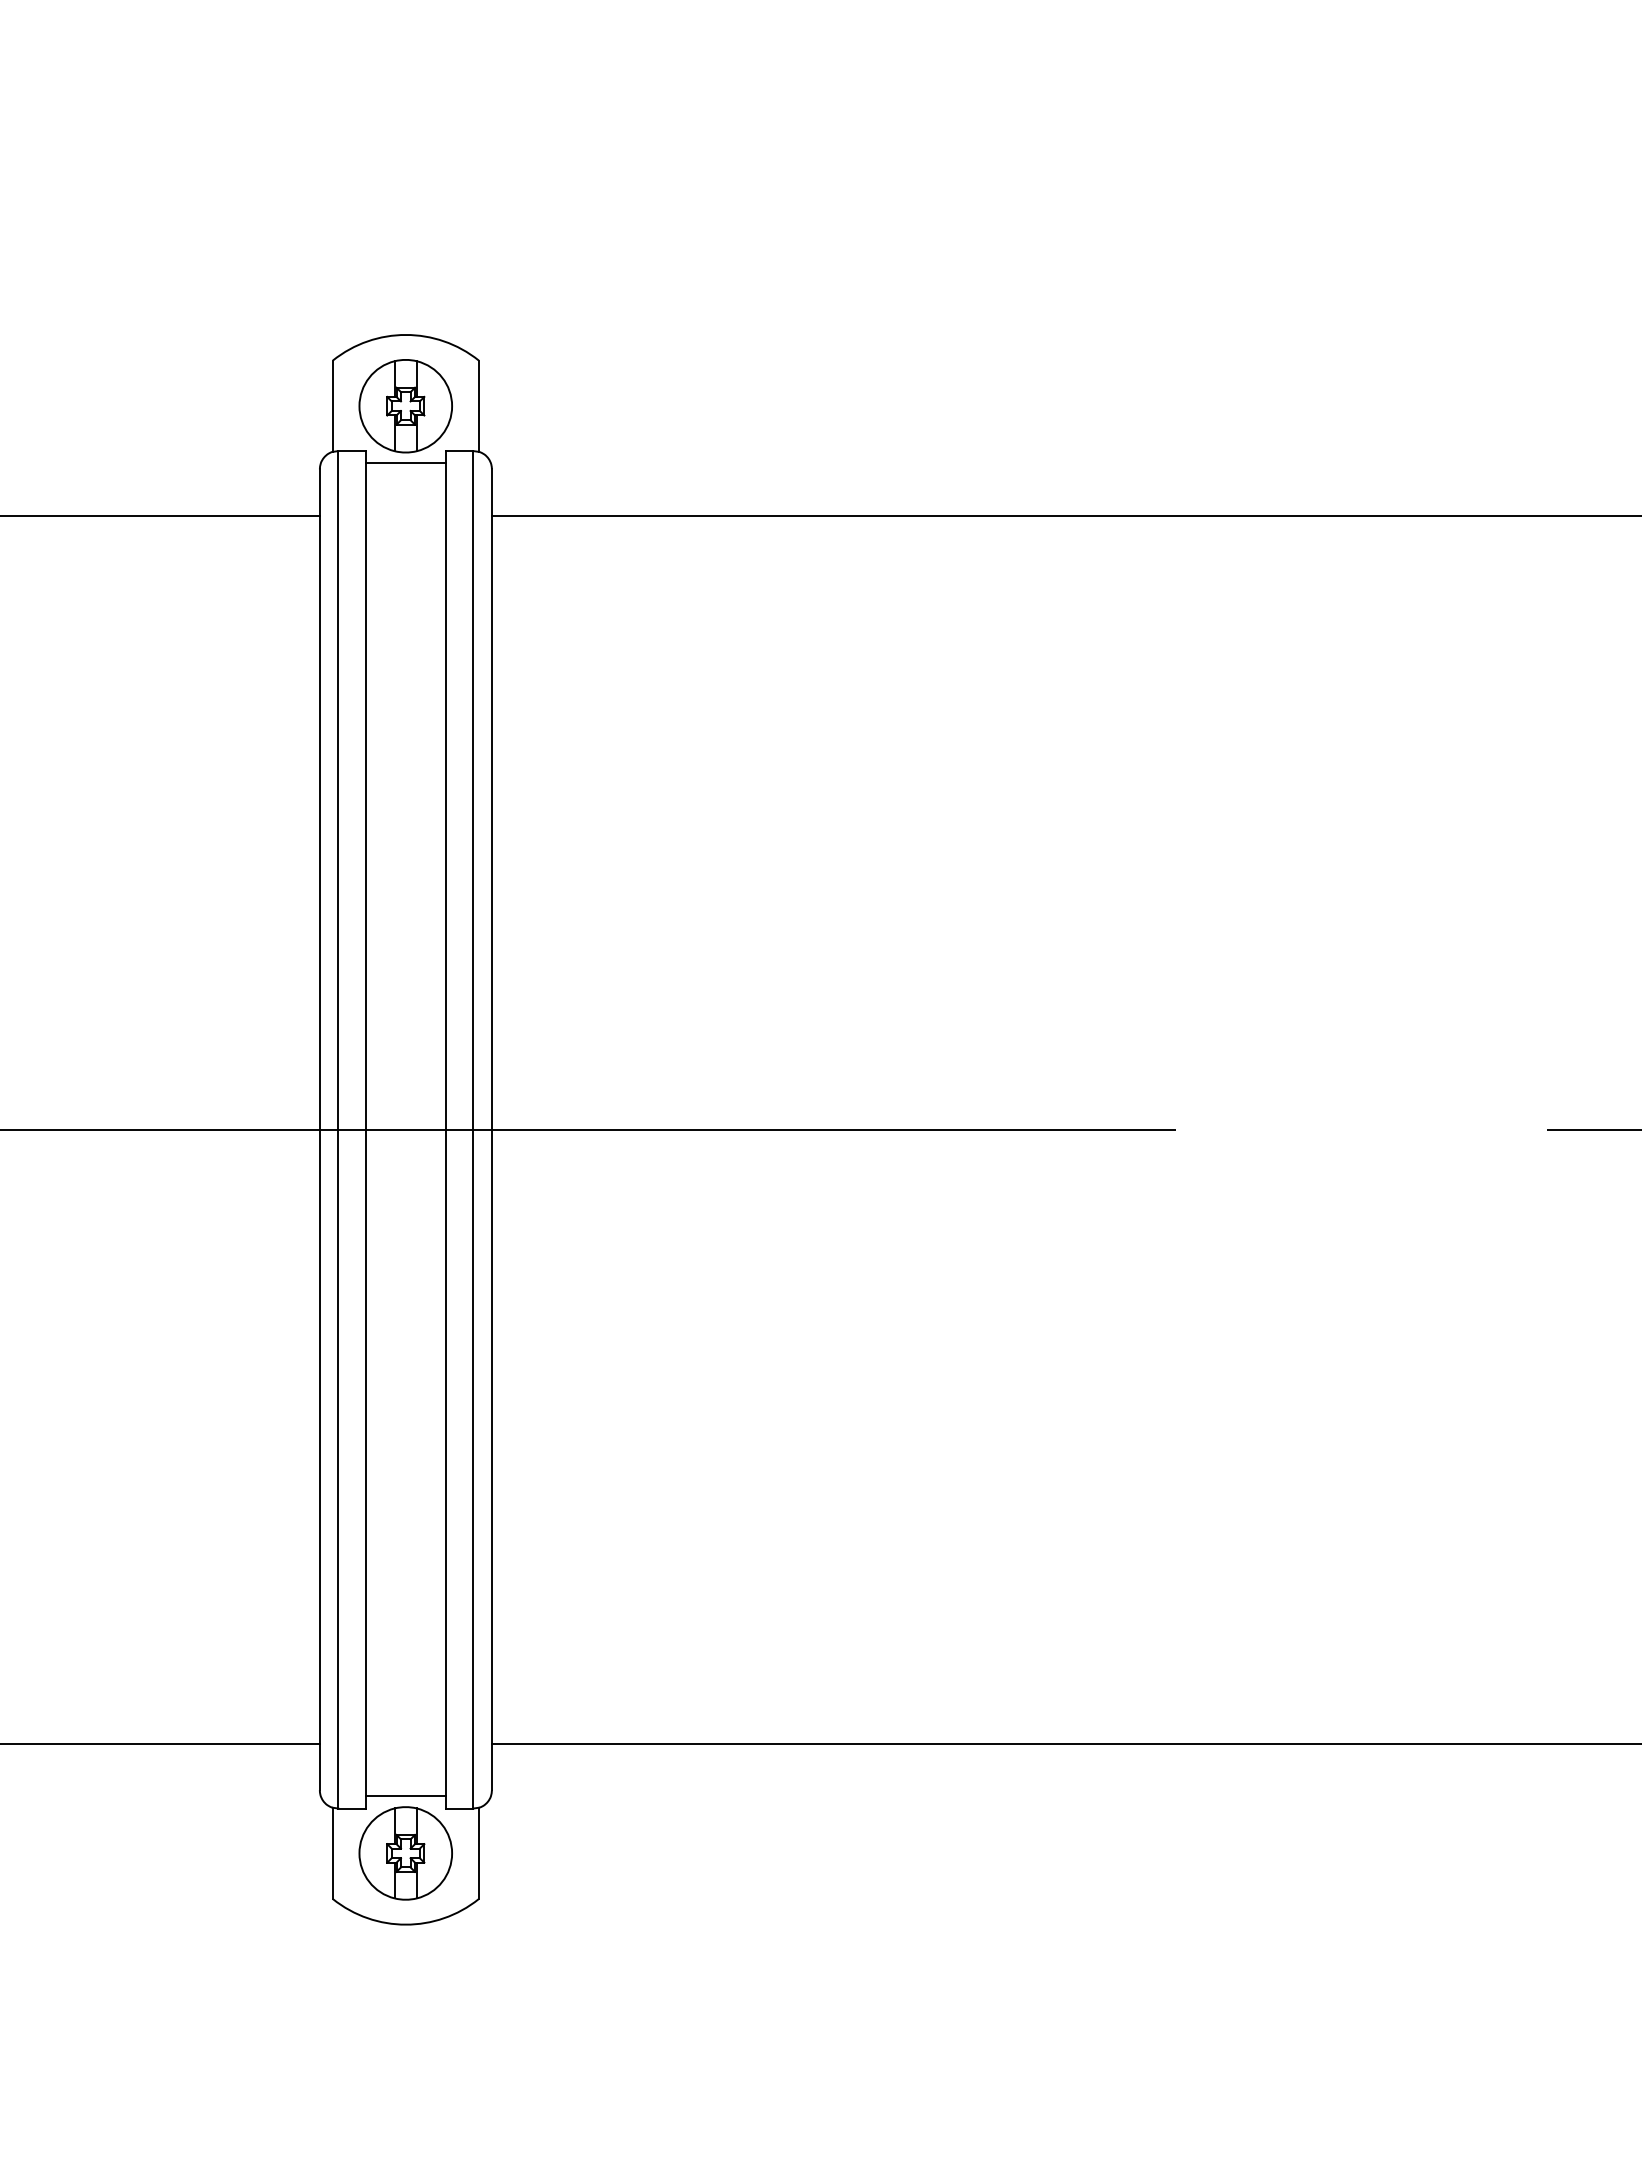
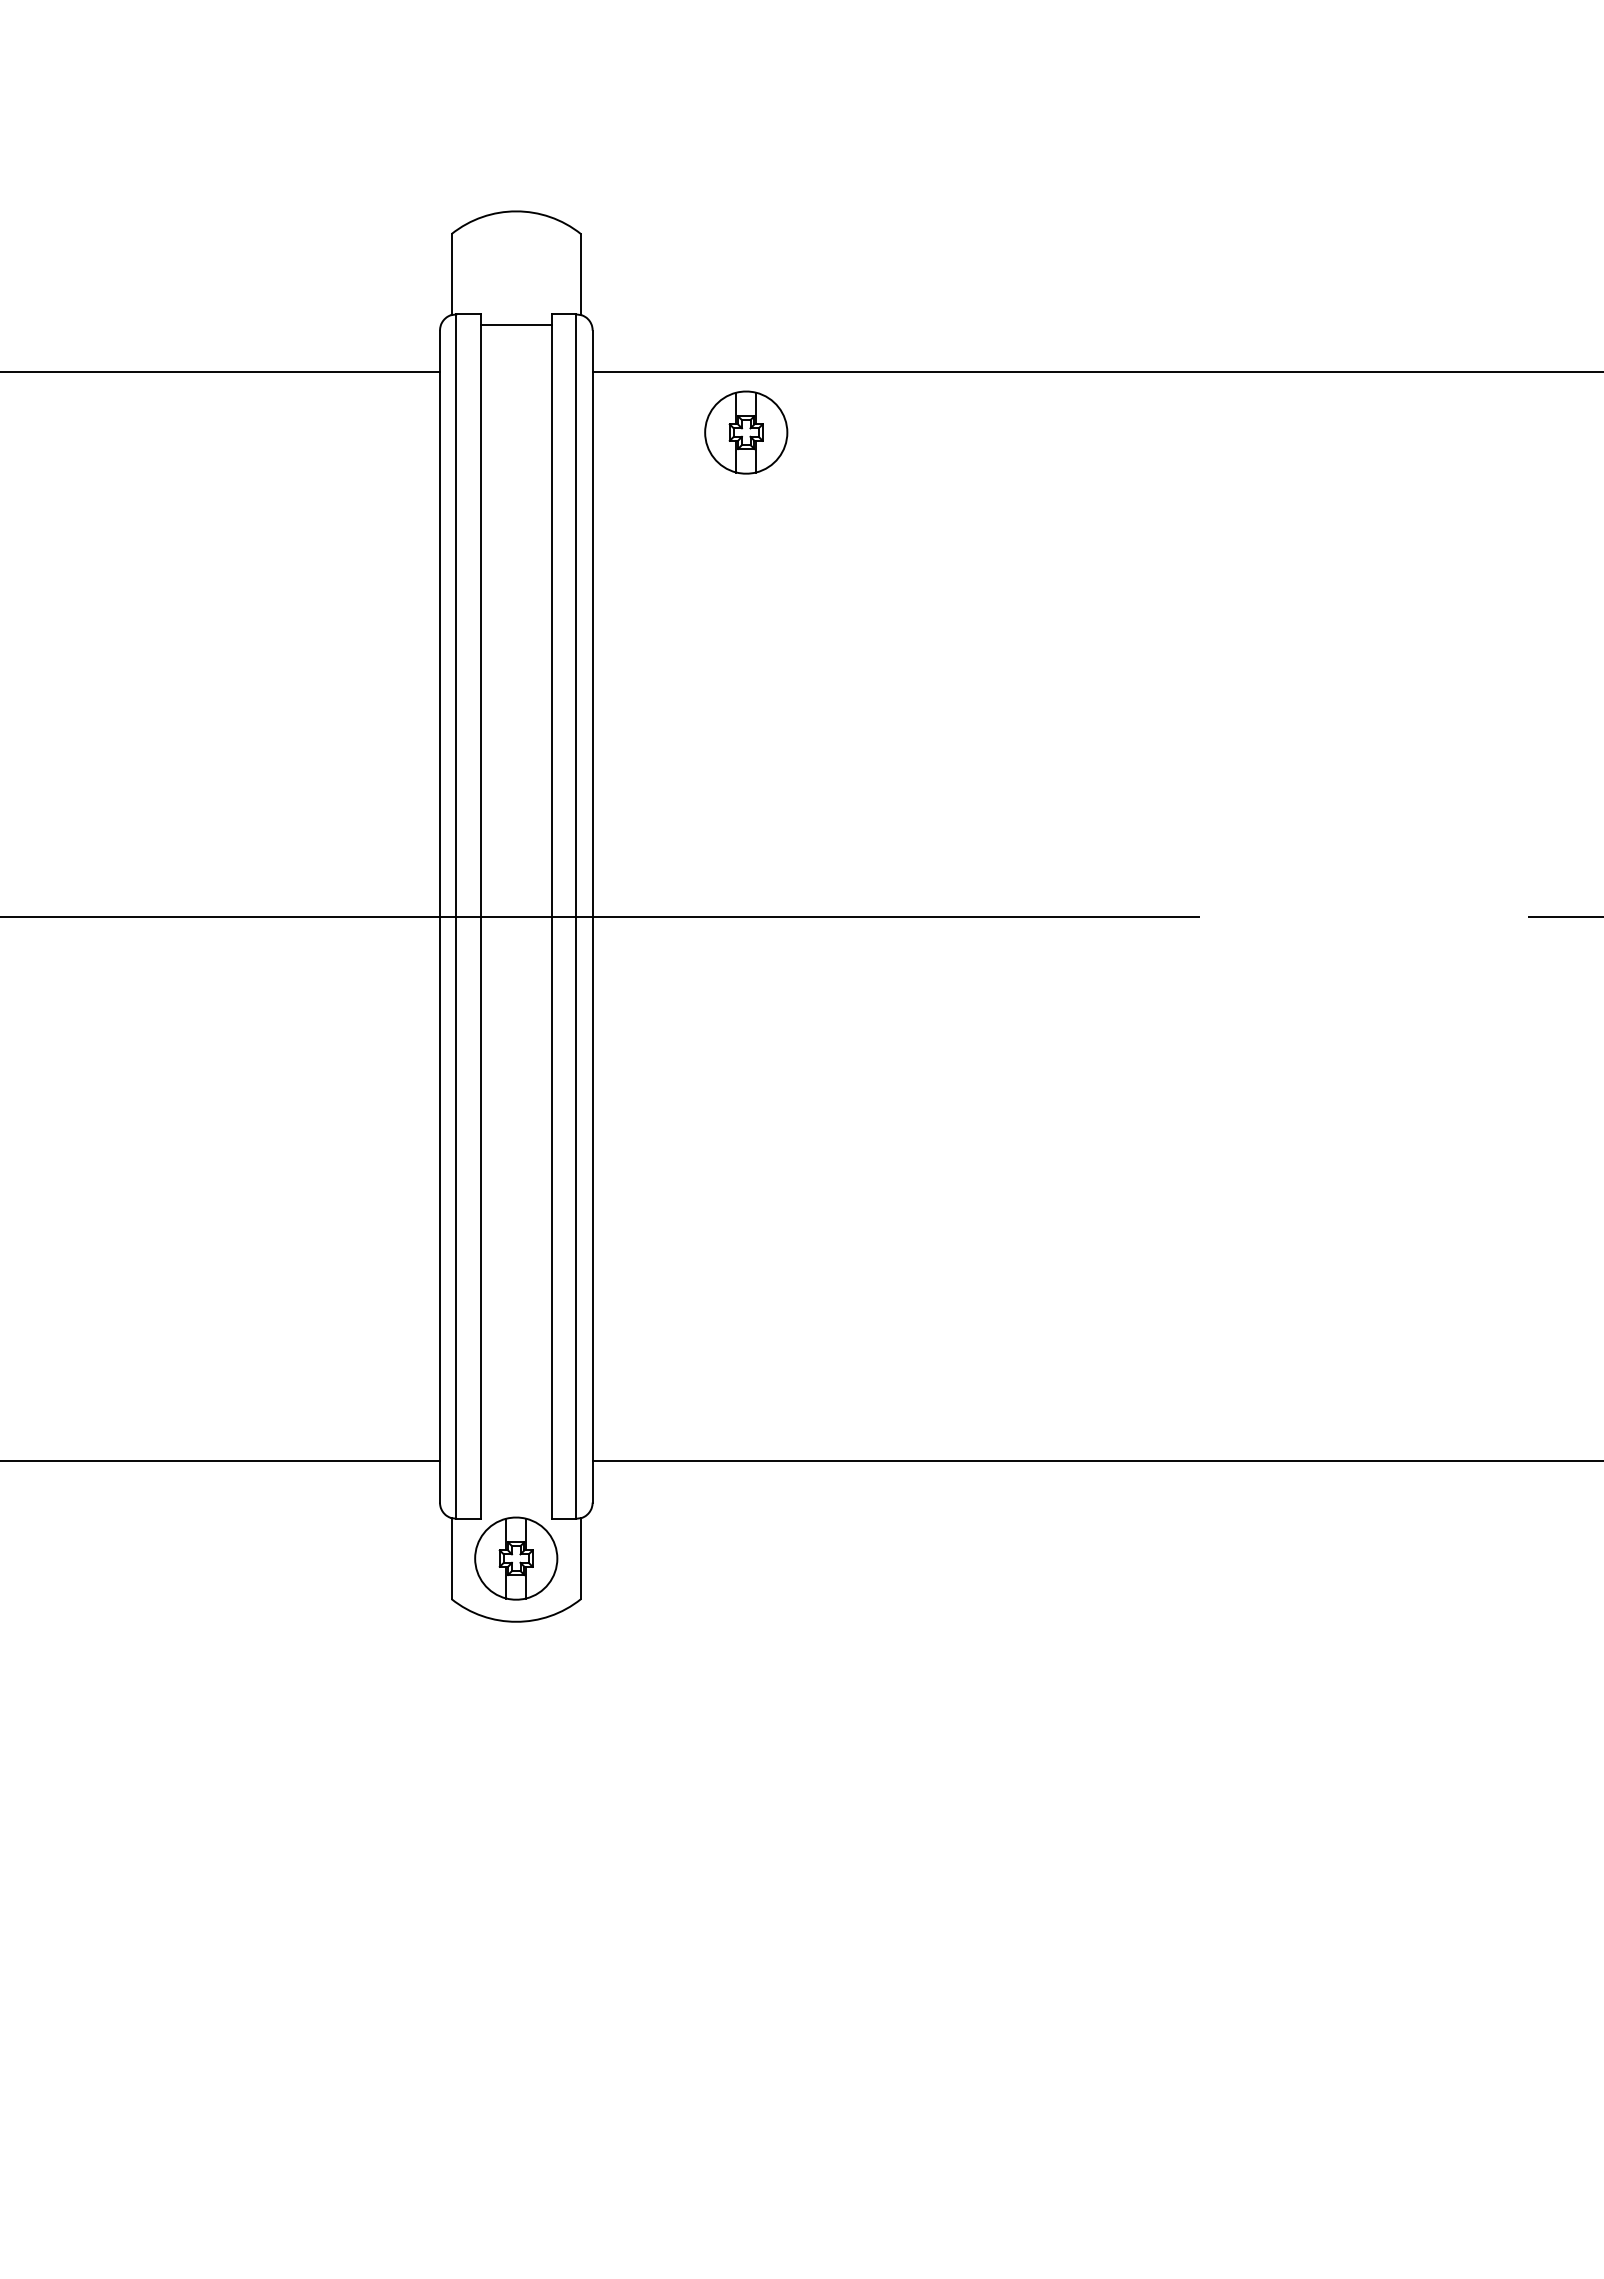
part: (406, 406) -> (746, 432), moved
line: (404, 1795) -> (515, 1507), removed

